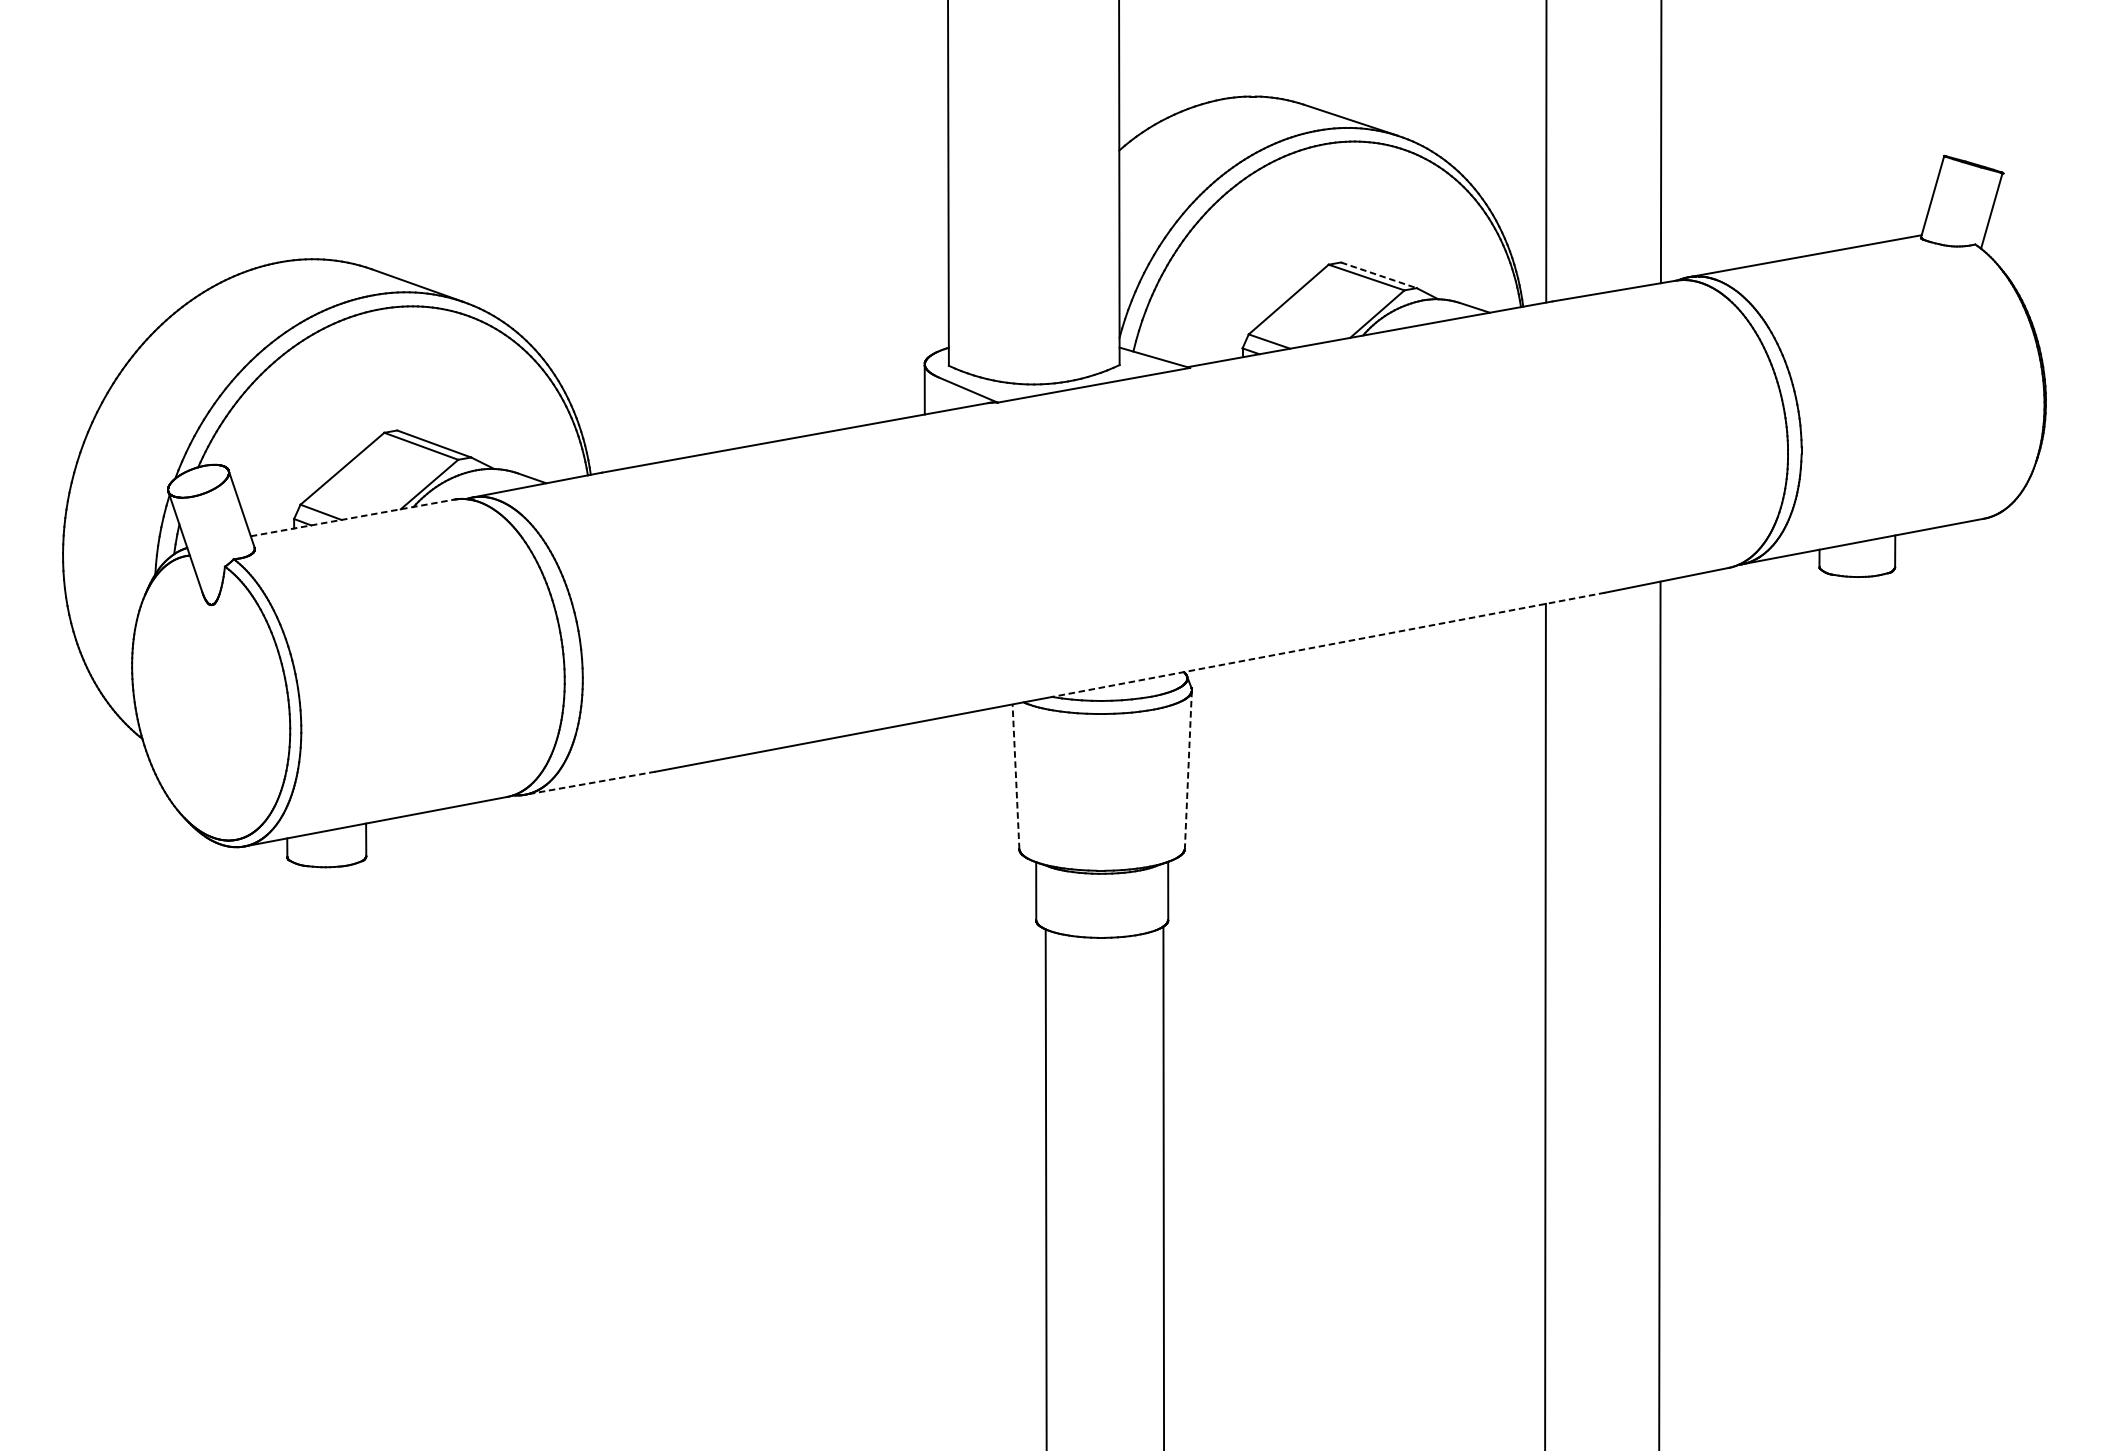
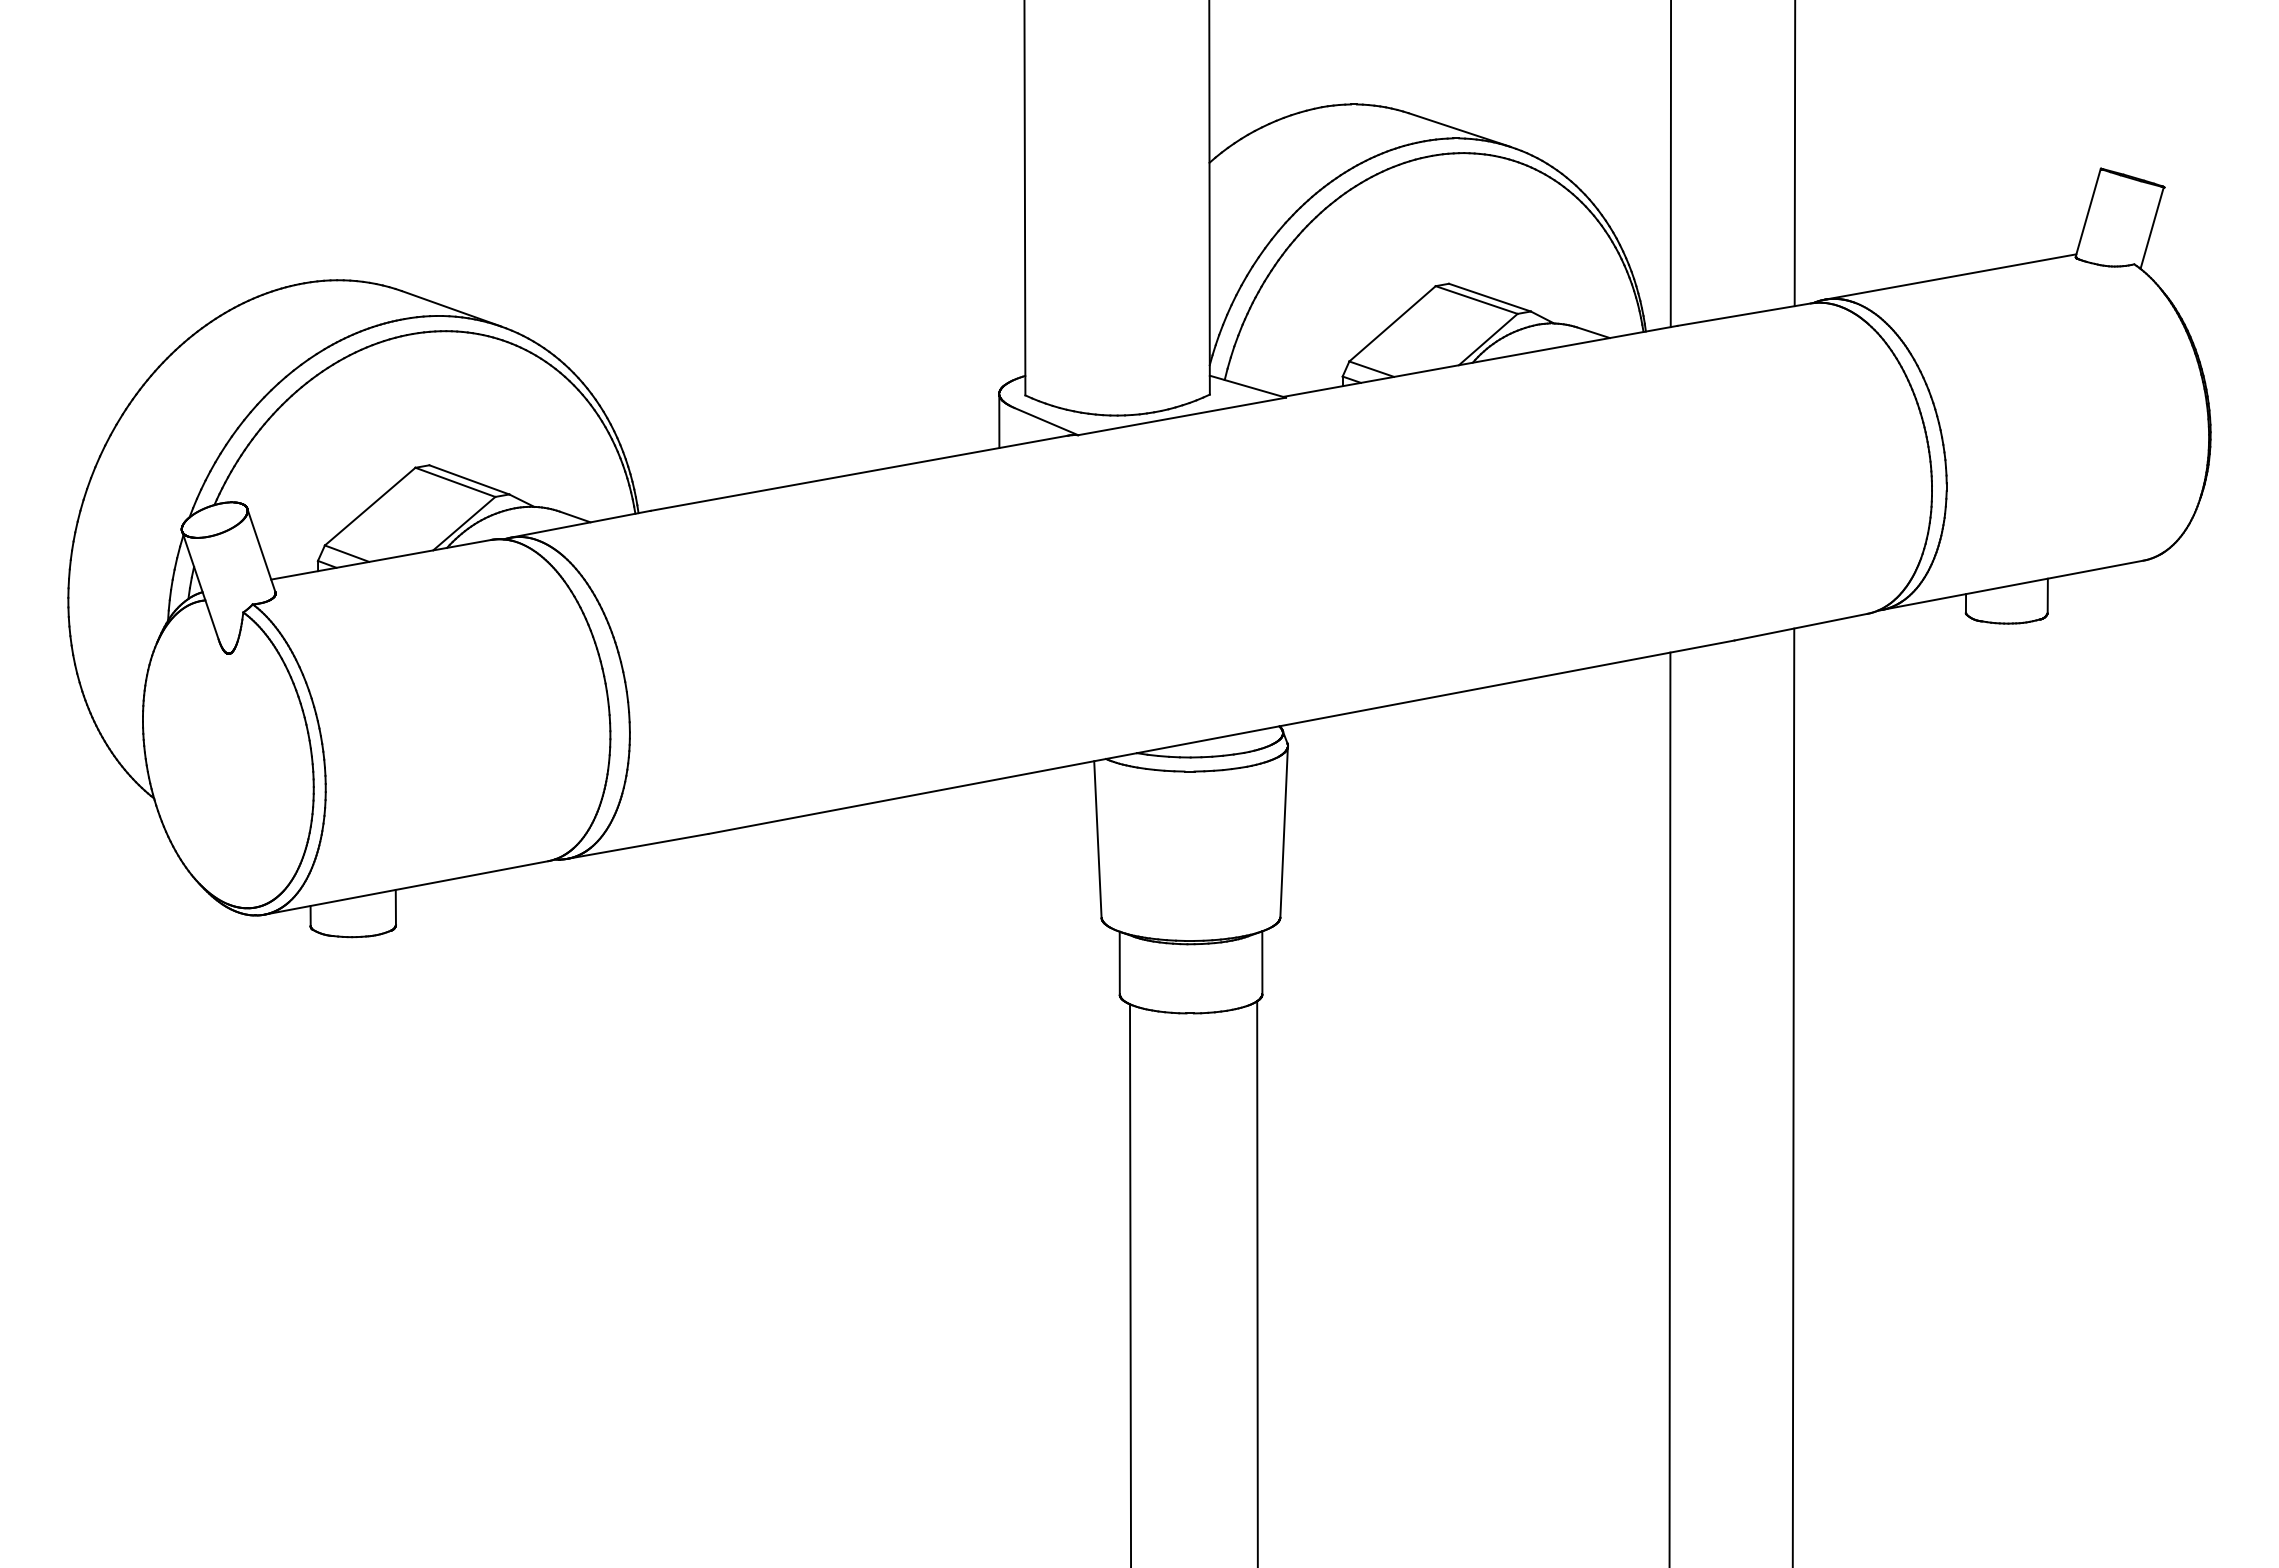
line: (1379, 275) -> (1490, 297), dashed -> solid
line: (352, 517) -> (381, 559), dashed -> solid
line: (1328, 644) -> (1435, 696), dashed -> solid
line: (1188, 770) -> (1284, 832), dashed -> solid
line: (1015, 775) -> (1097, 838), dashed -> solid
line: (590, 783) -> (638, 846), dashed -> solid

